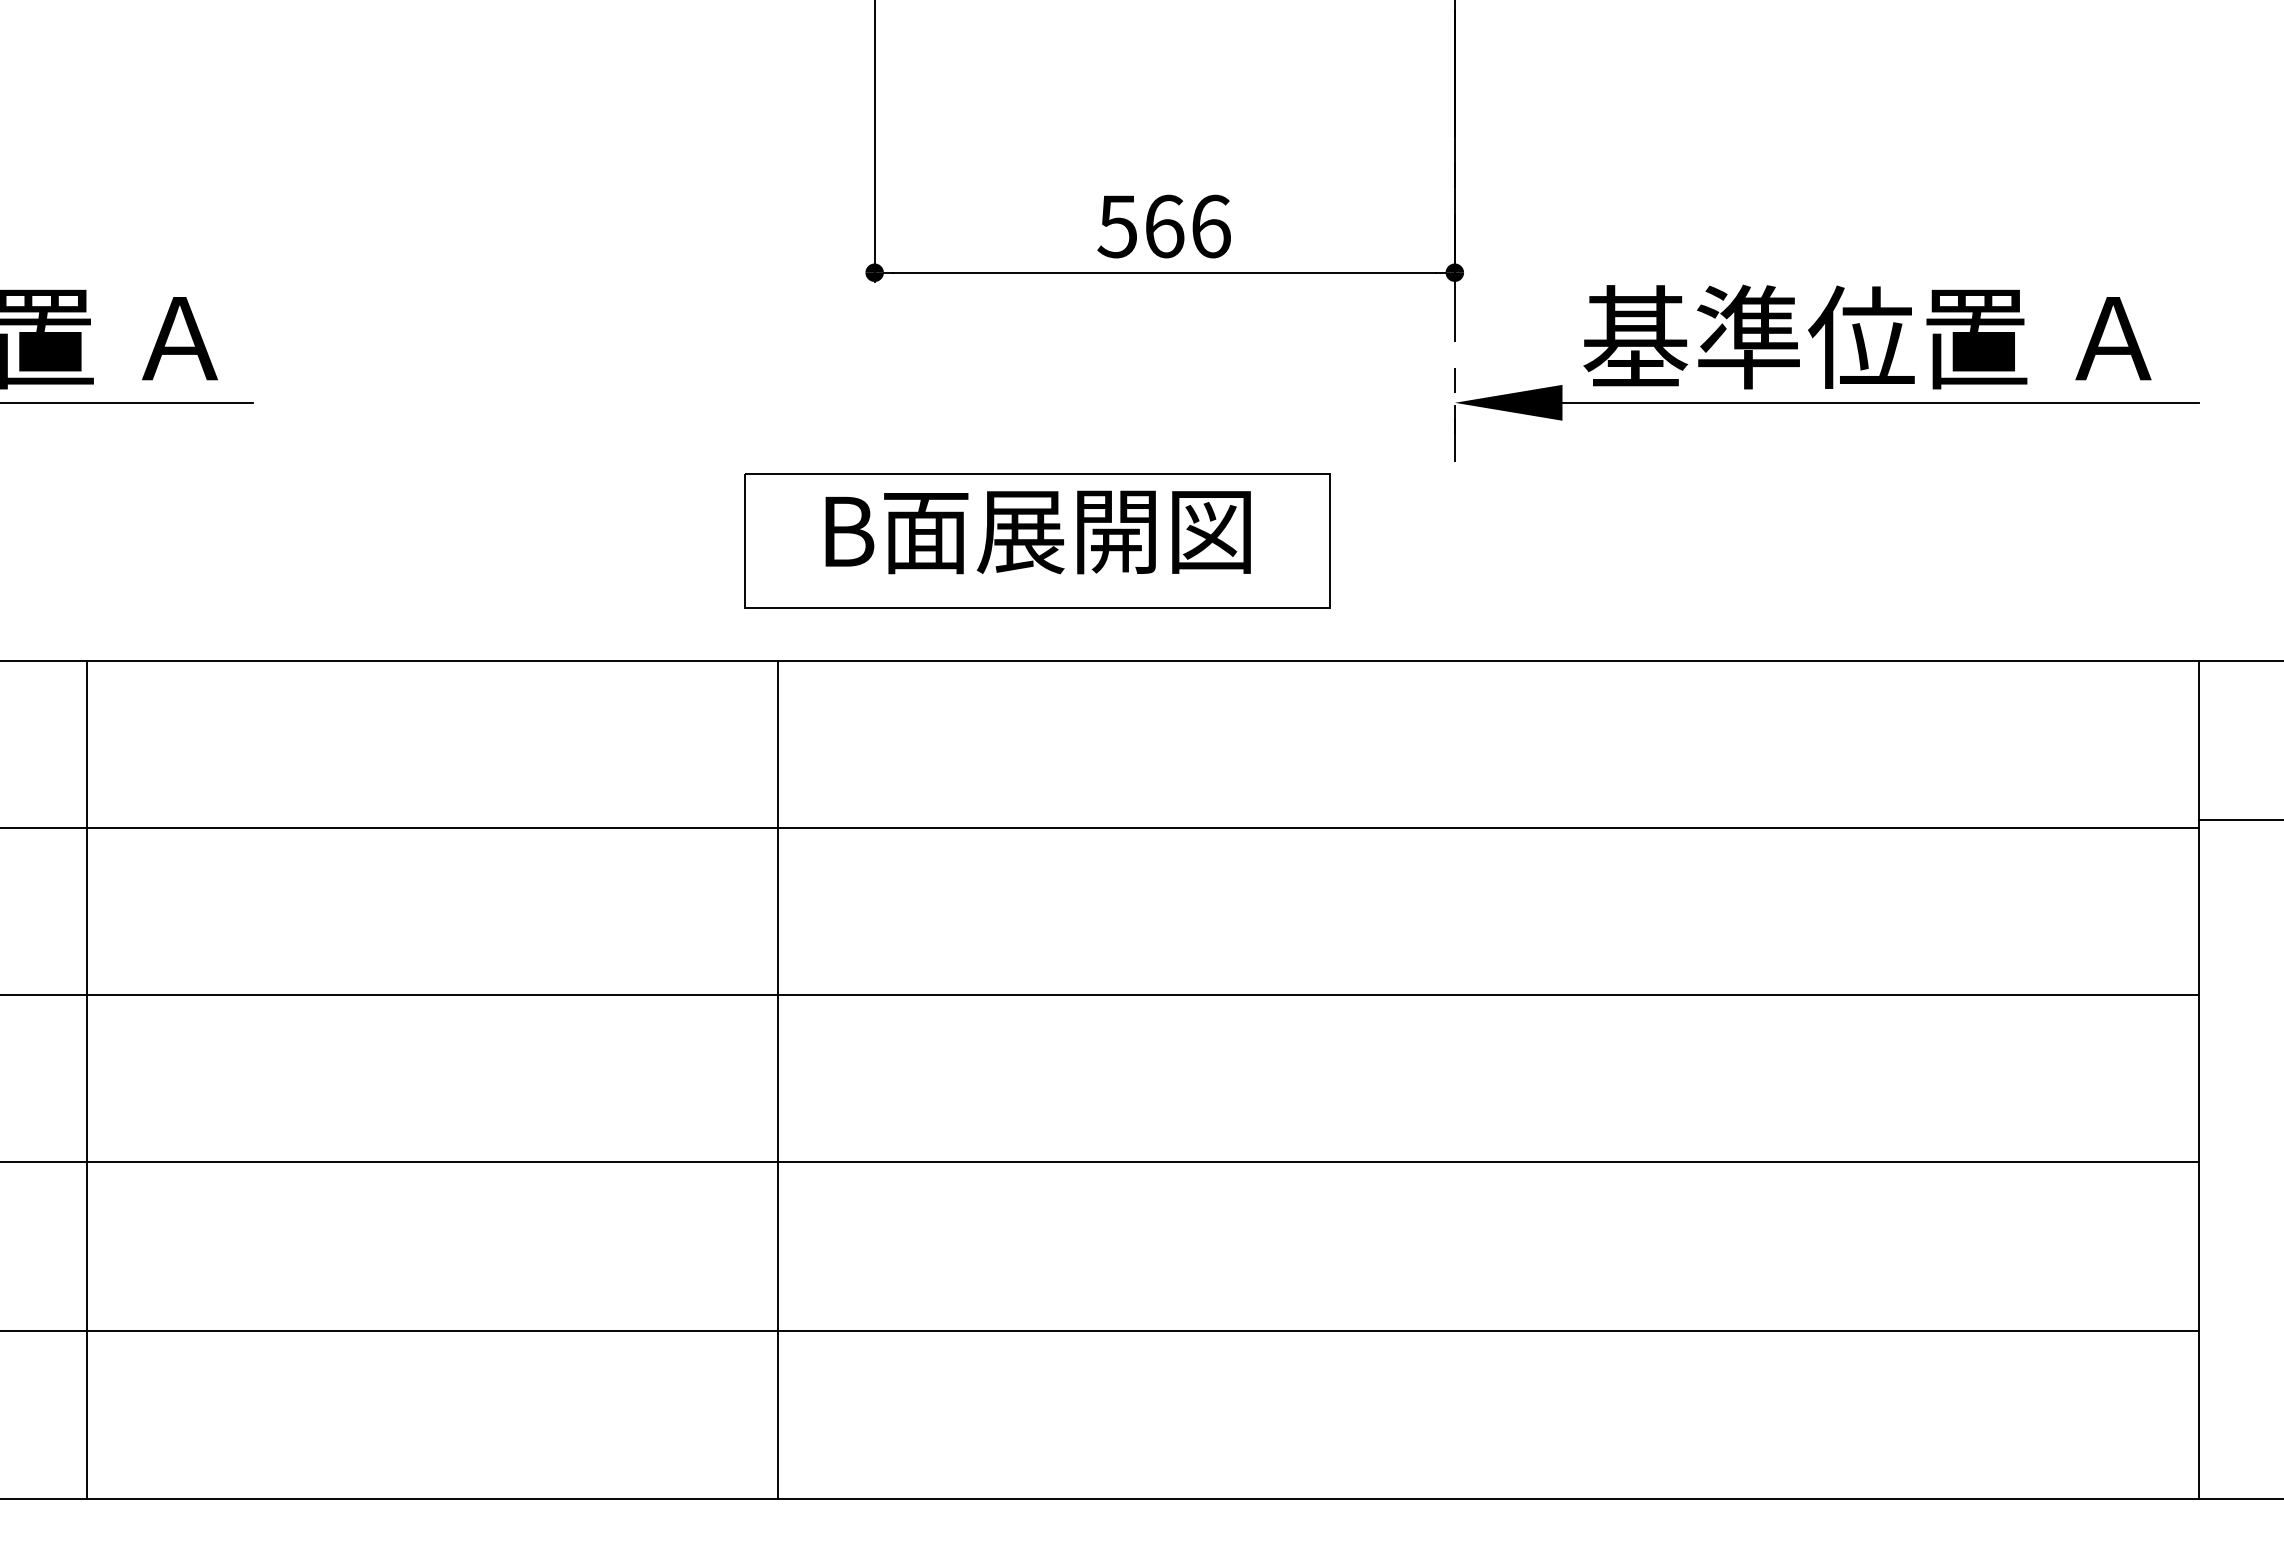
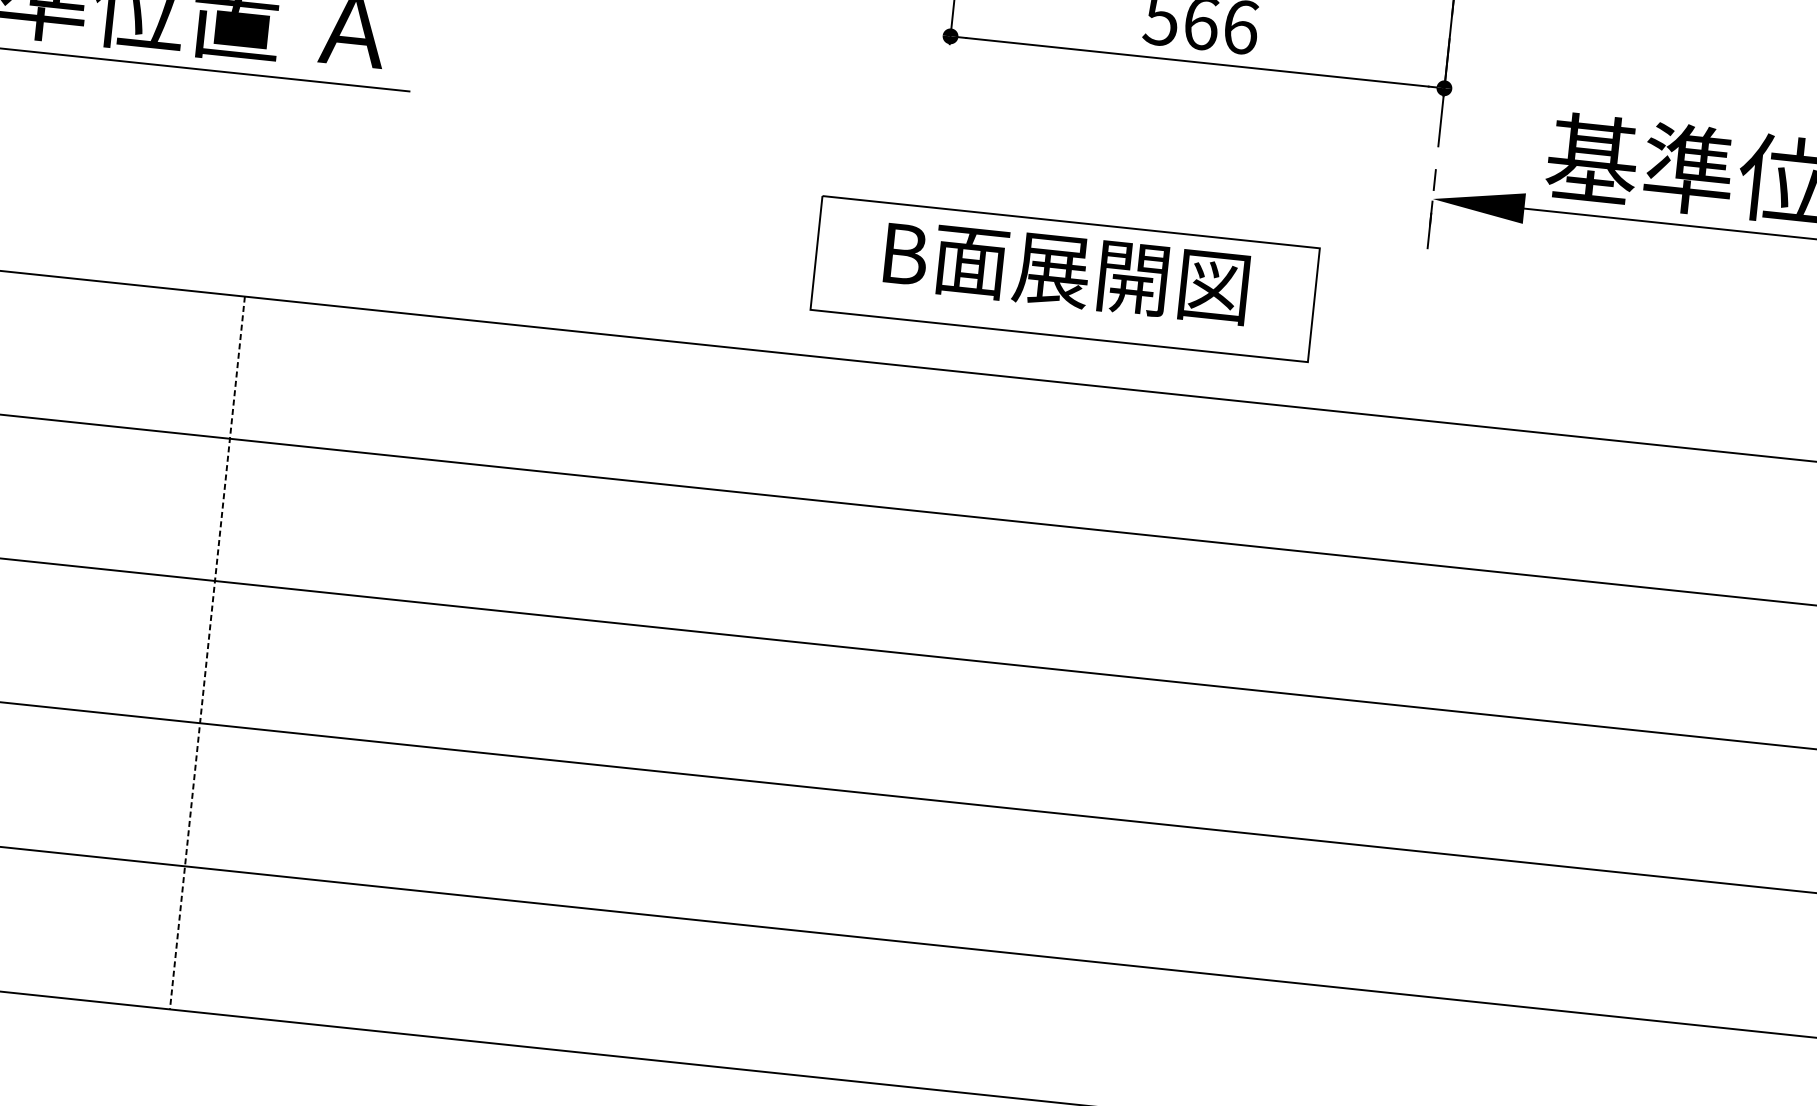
line: (778, 1079) -> (796, 714), removed
line: (86, 1080) -> (207, 653), solid -> dashed

